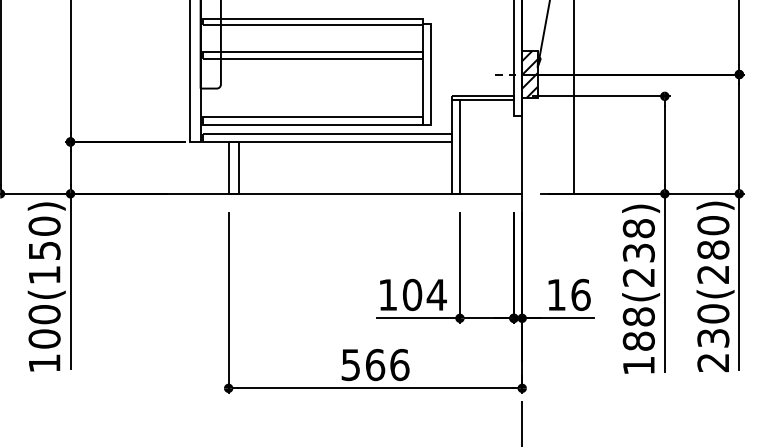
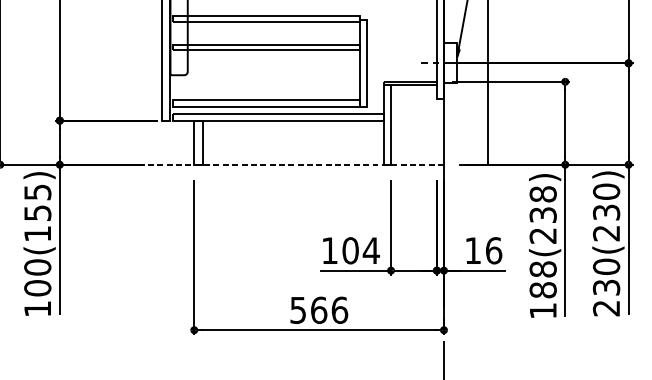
hatch: (529, 74) -> (450, 63), removed
line: (322, 193) -> (274, 164), solid -> dashed
text: (44, 225) -> (37, 191), 100(150) -> 100(155)
text: (713, 249) -> (606, 212), 230(280) -> 230(230)

